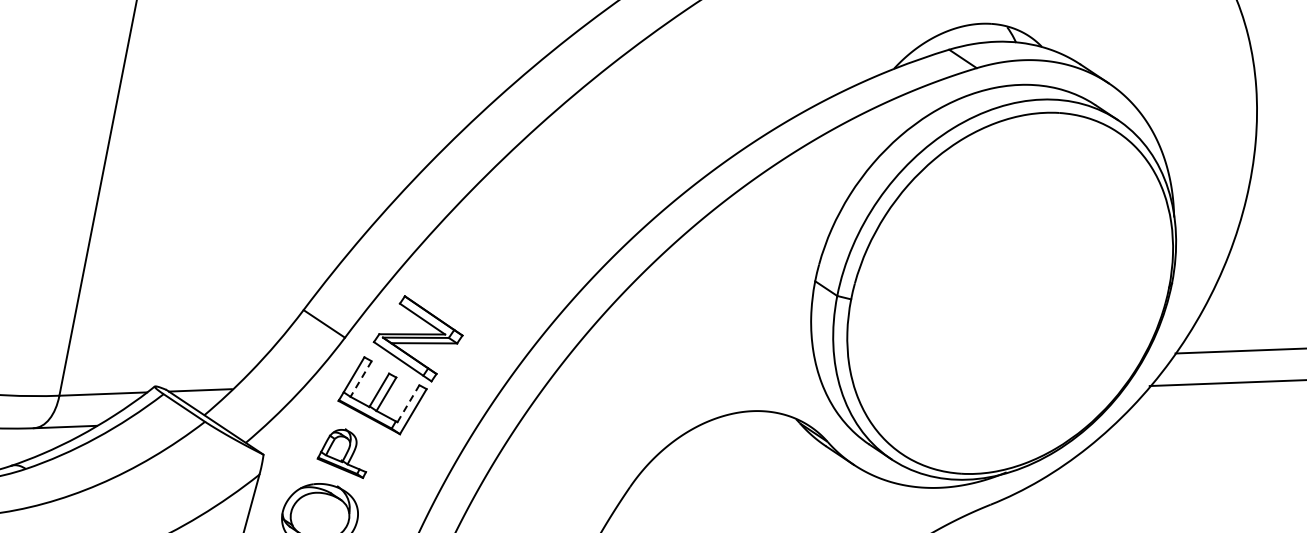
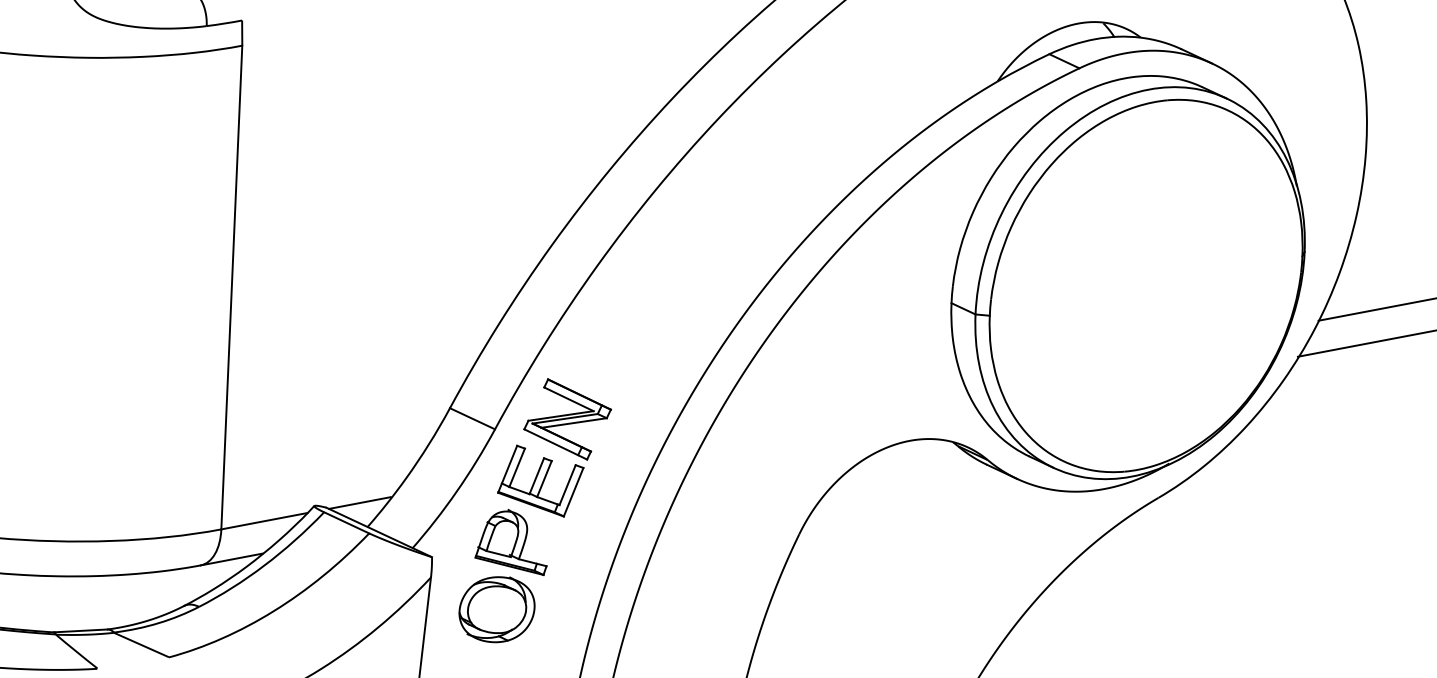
line: (361, 378) -> (517, 467), dashed -> solid
line: (408, 404) -> (567, 485), dashed -> solid
part: (343, 451) -> (510, 542), size x1.43

